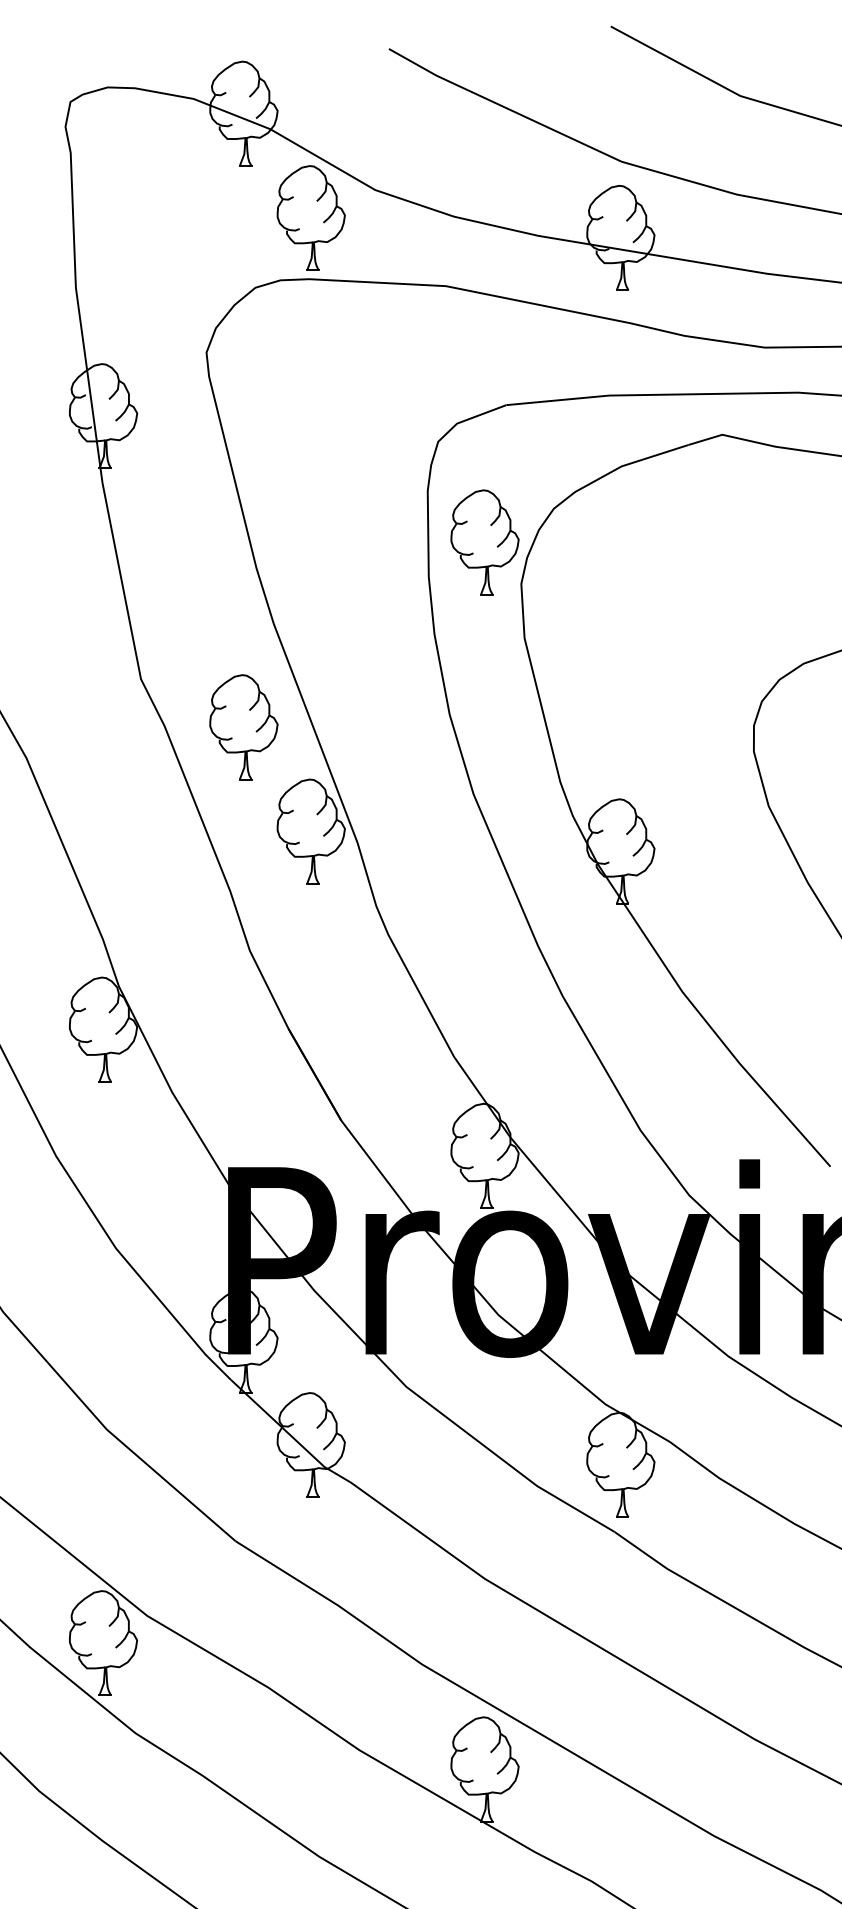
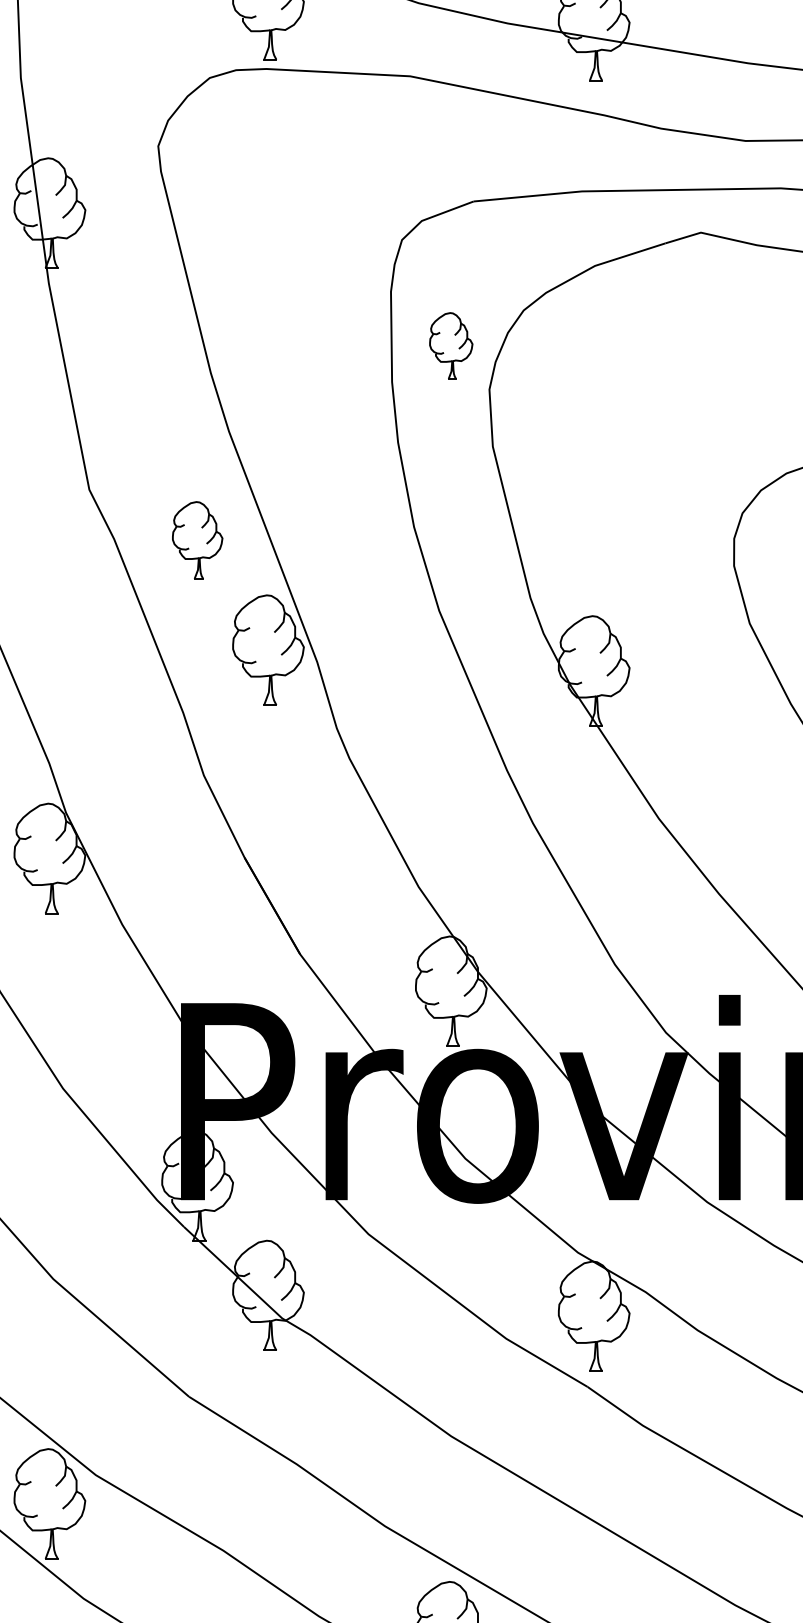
part: (484, 542) -> (450, 345), size x0.6
part: (243, 727) -> (197, 540), size x0.7

